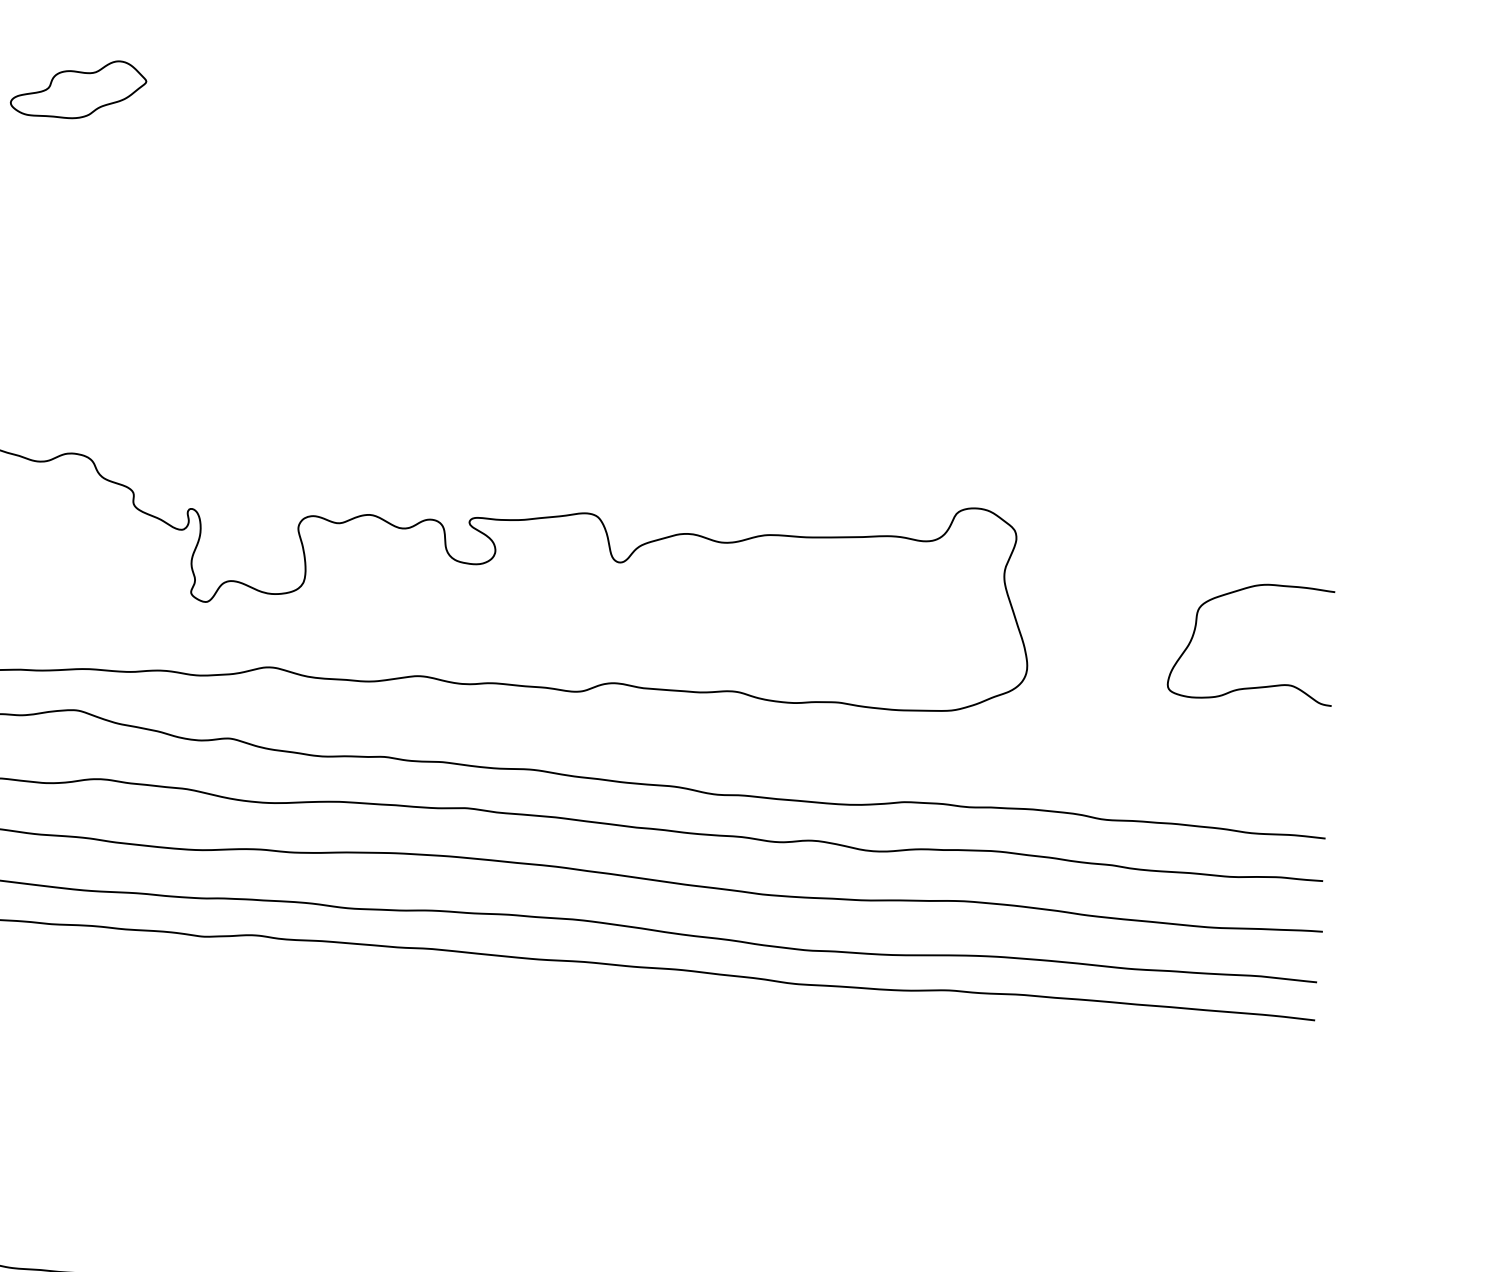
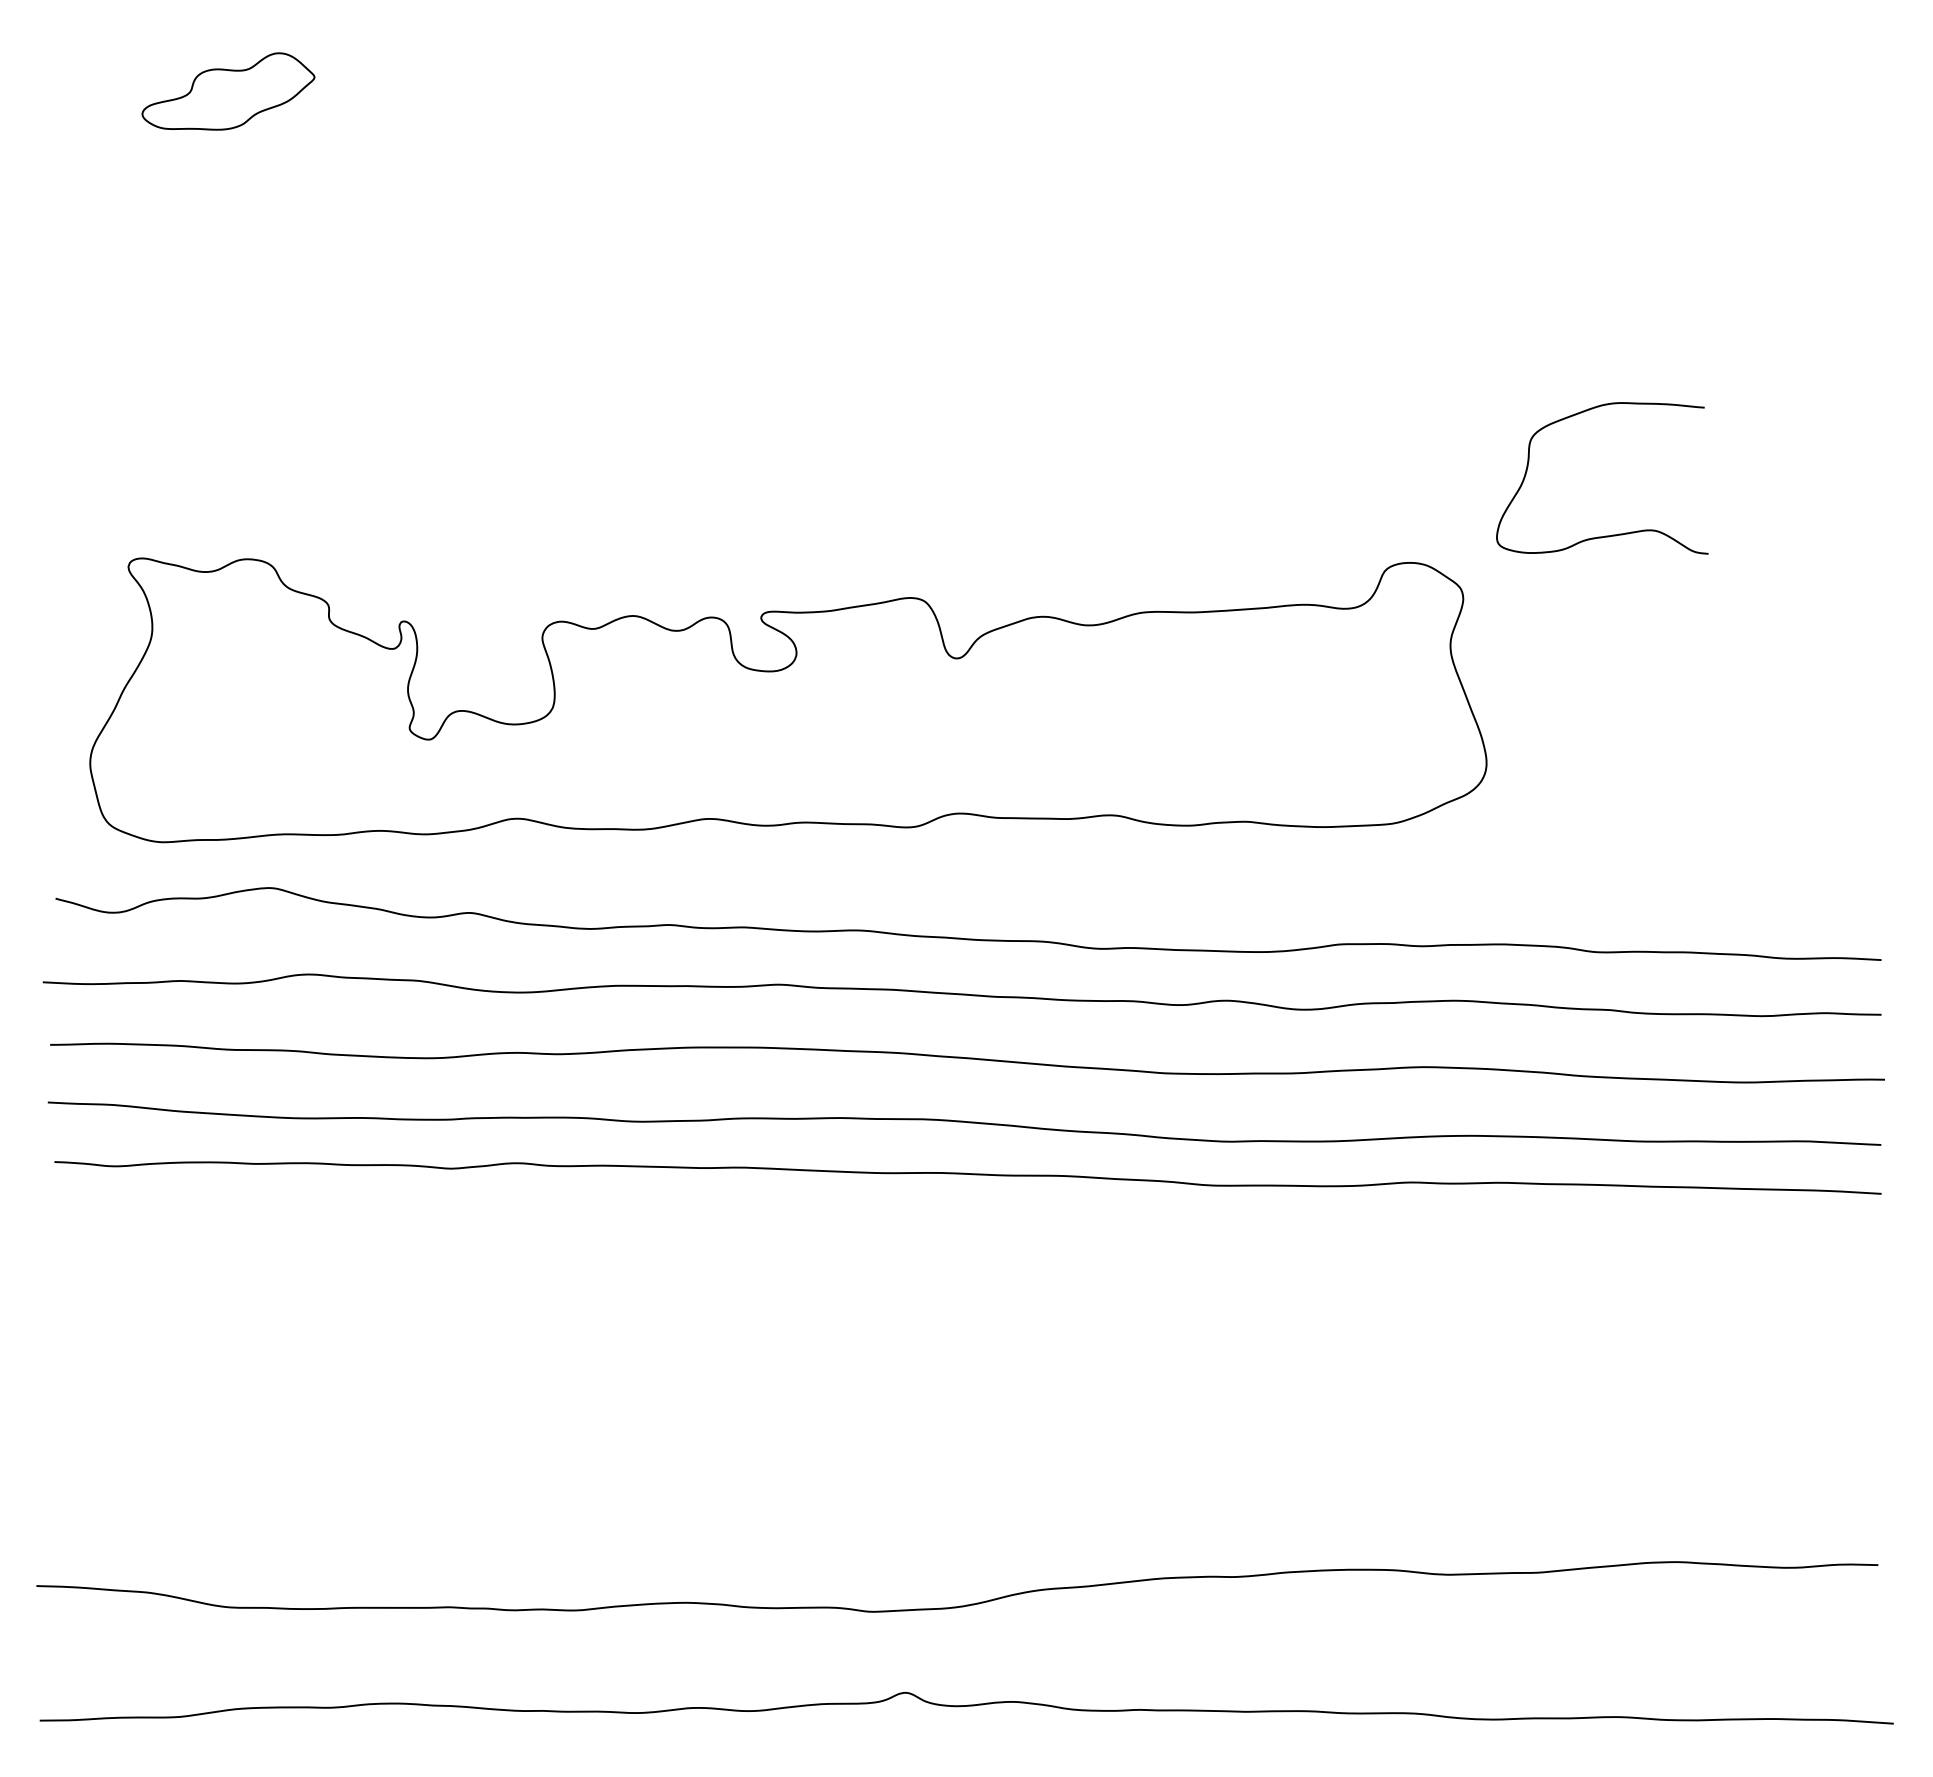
curve: (1257, 686) -> (1612, 534), moved

